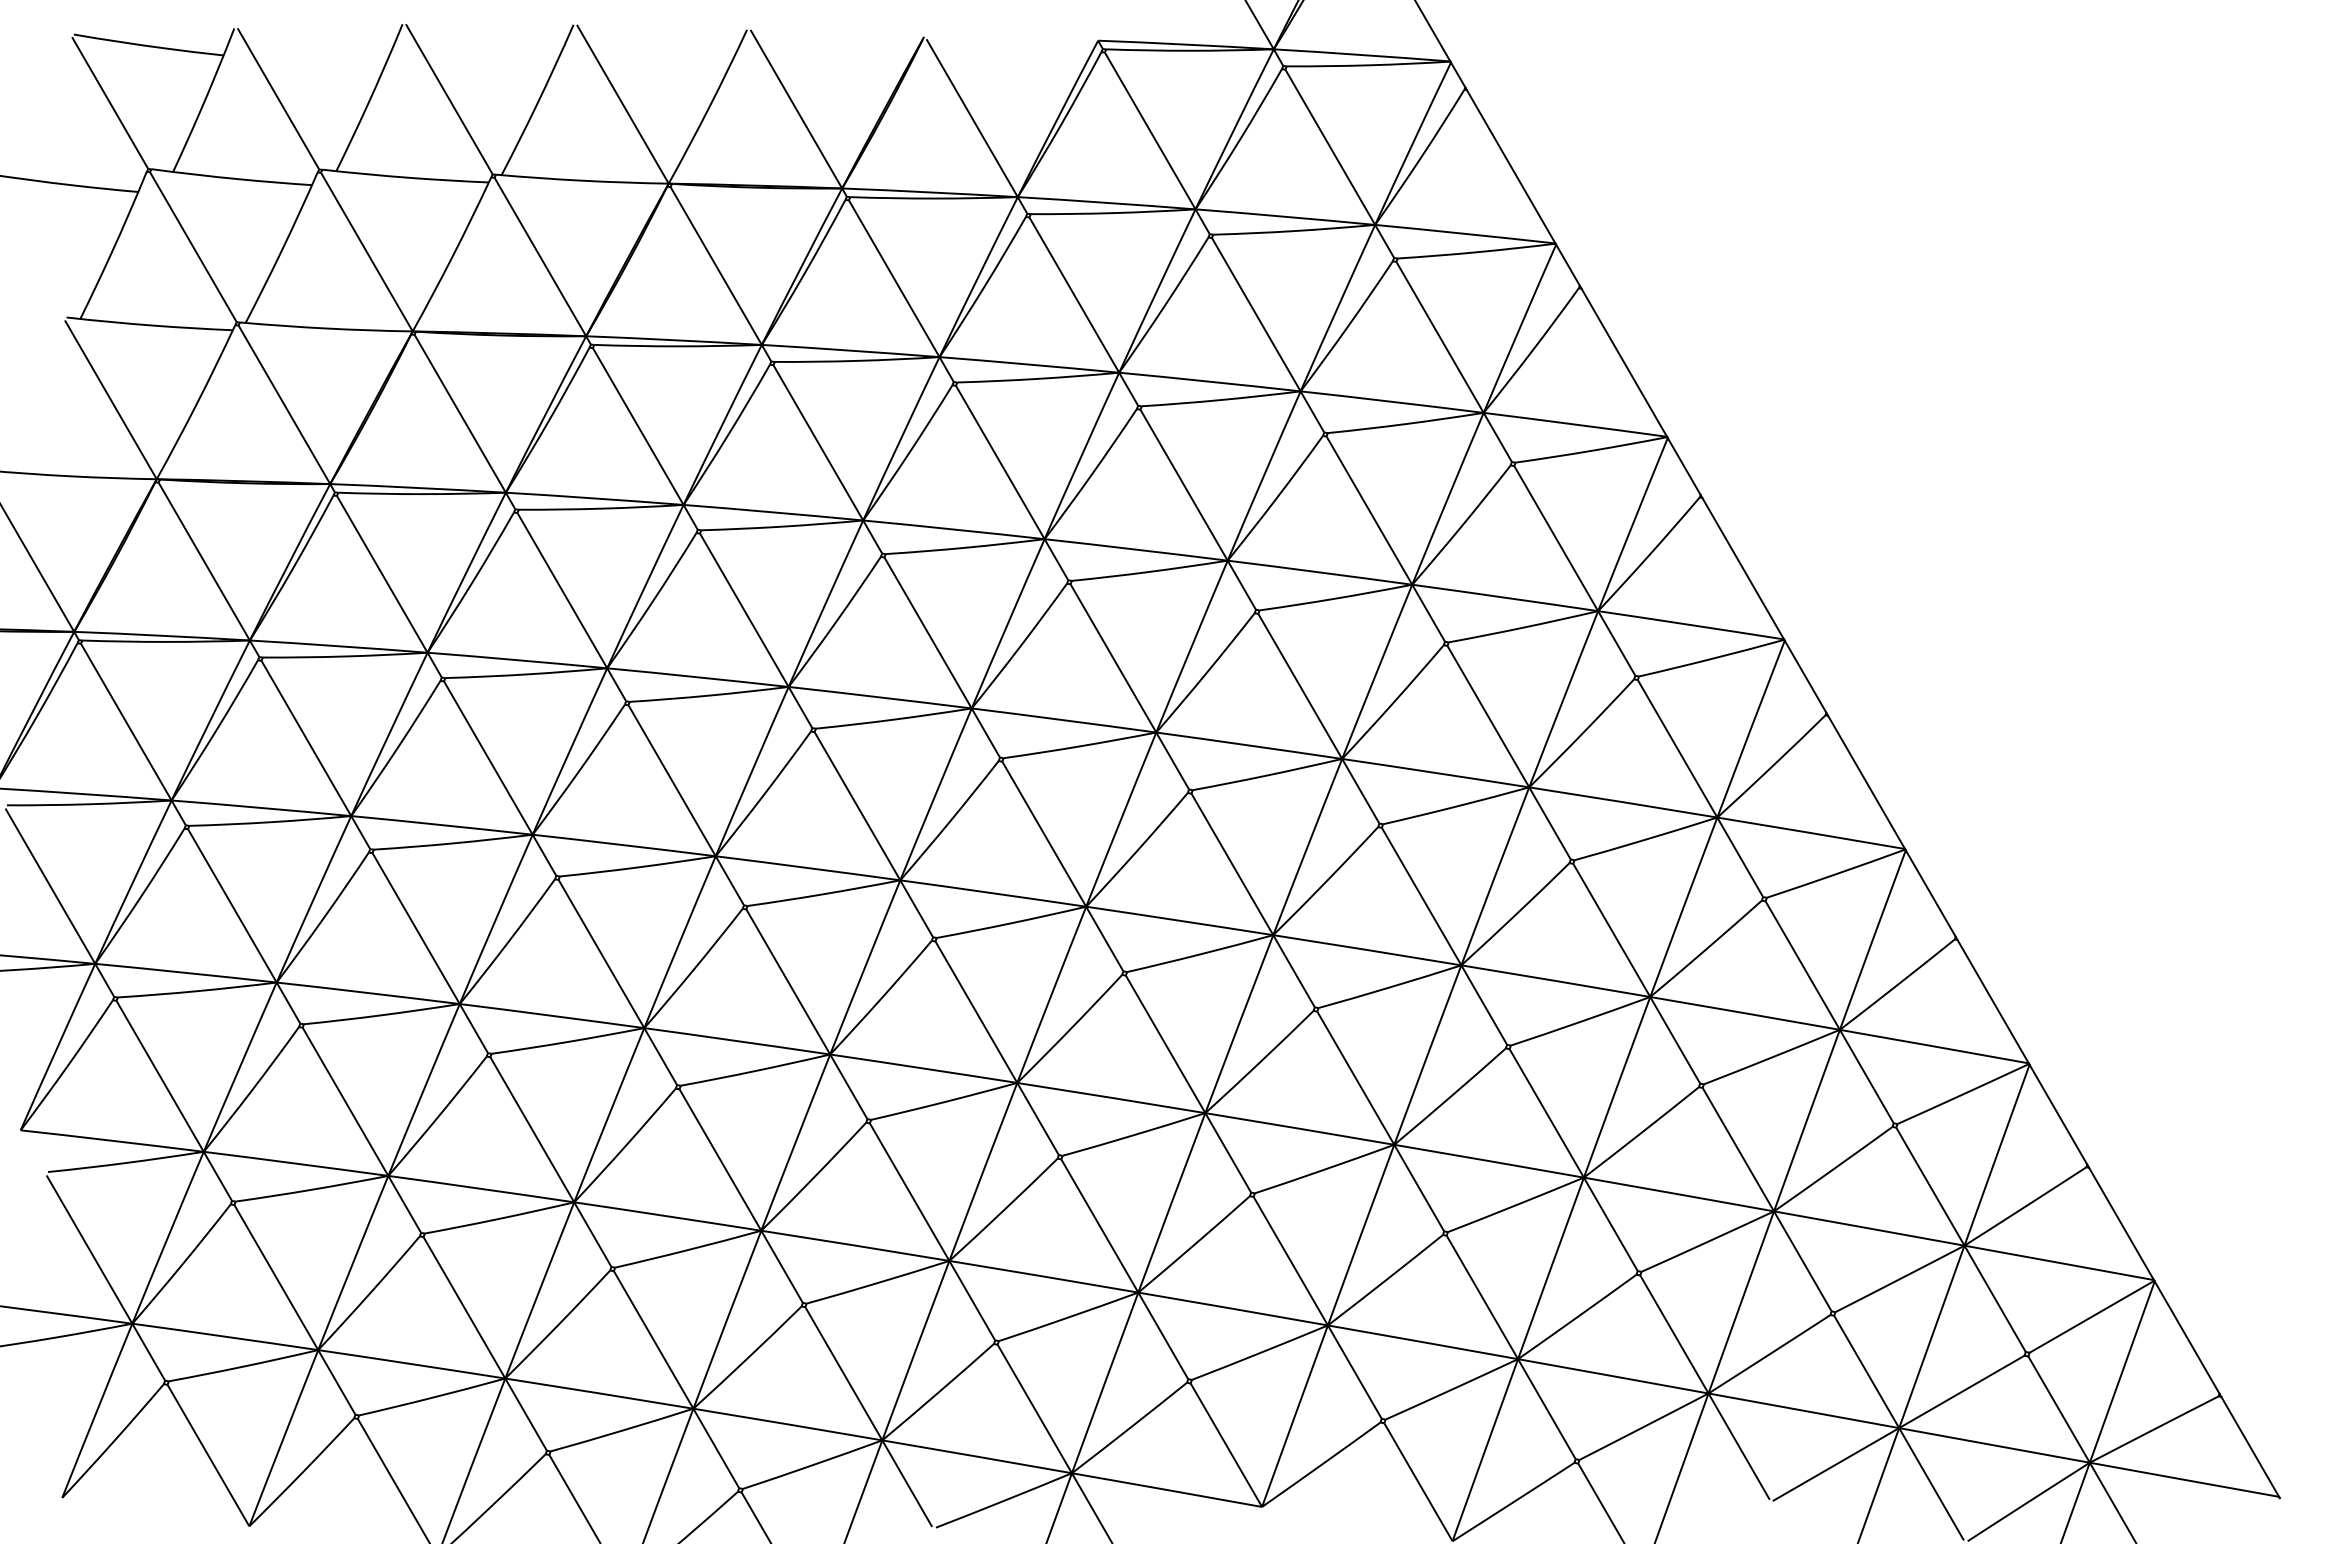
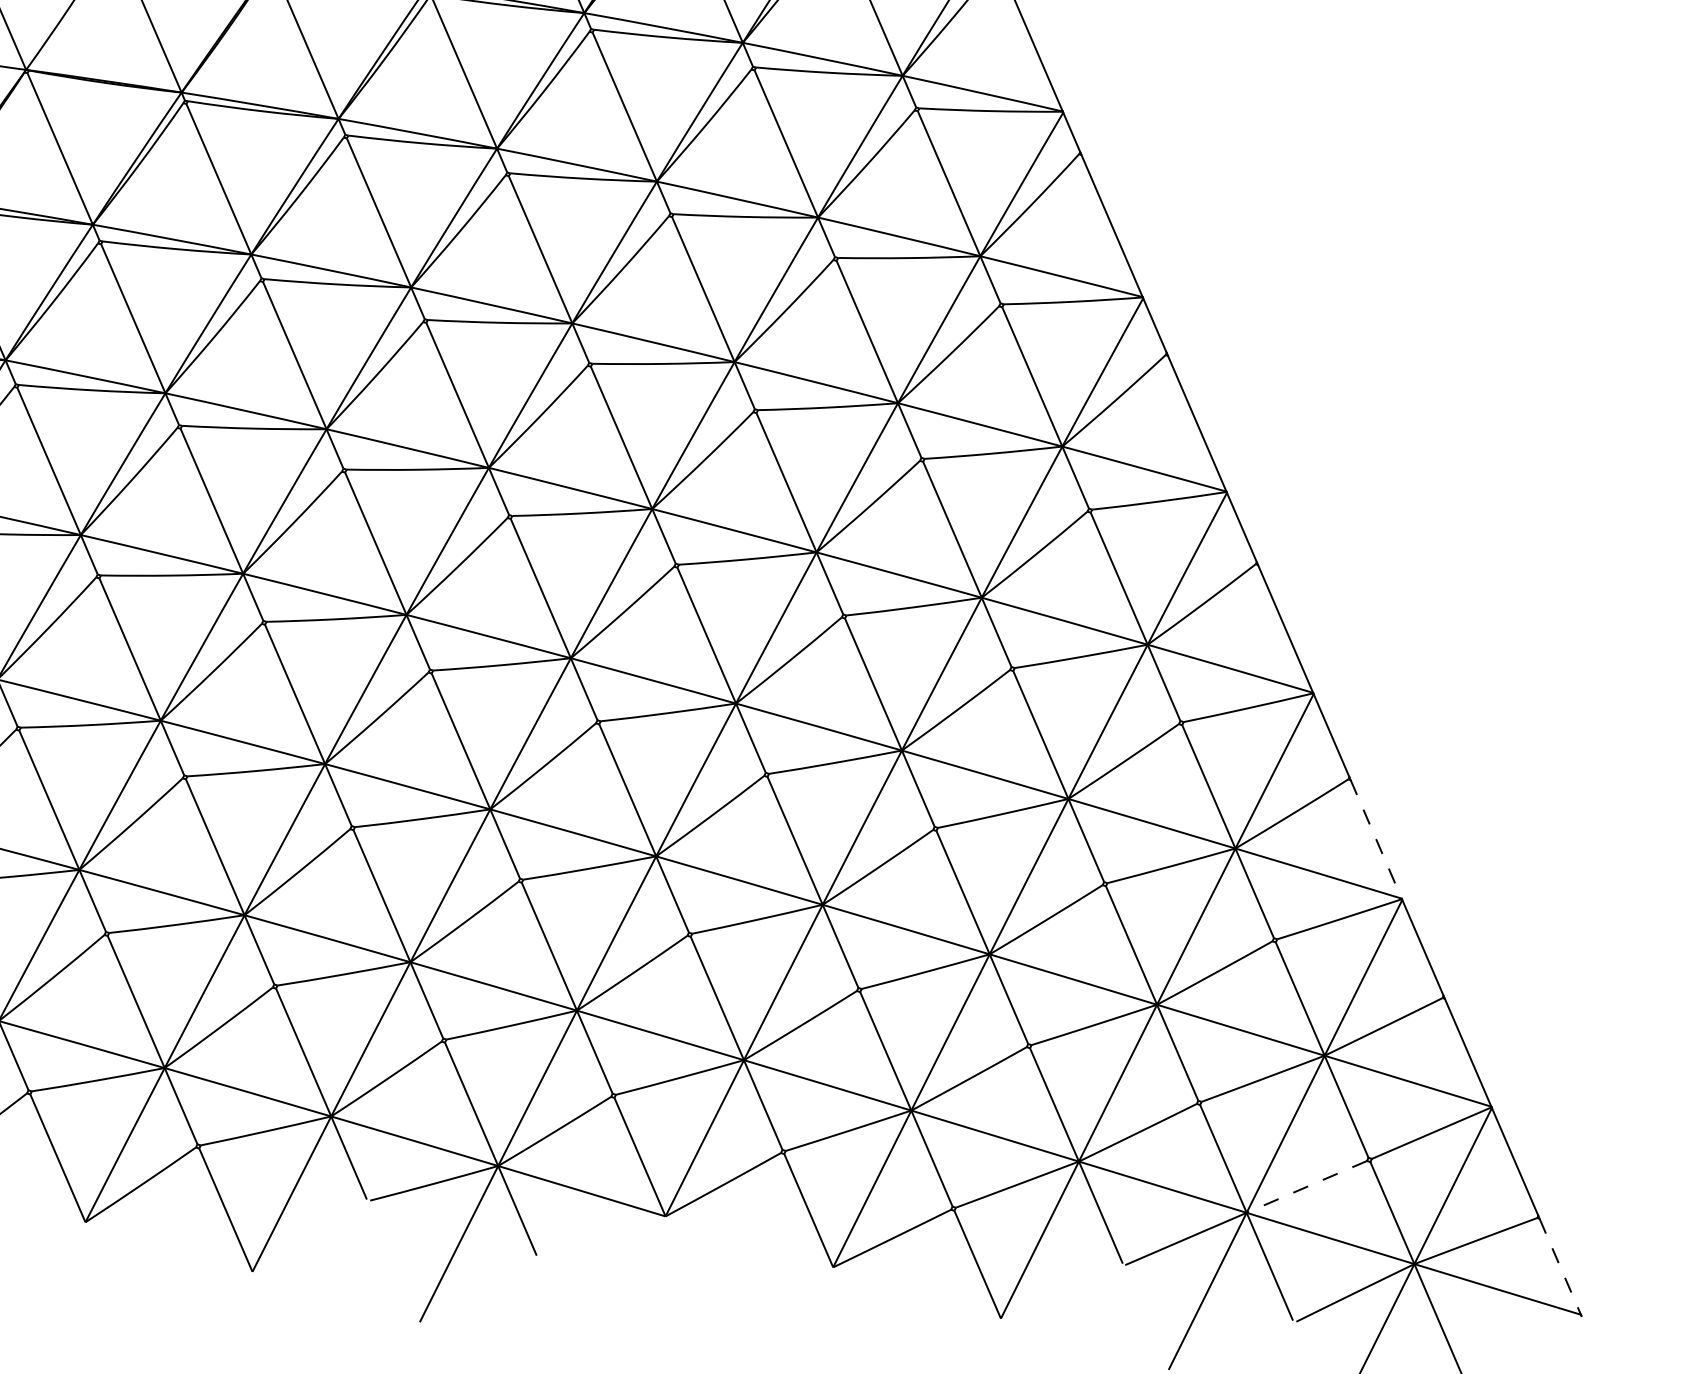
line: (1993, 1002) -> (1376, 840), solid -> dashed
line: (1961, 1392) -> (1306, 1187), solid -> dashed
line: (2250, 1446) -> (1560, 1266), solid -> dashed

